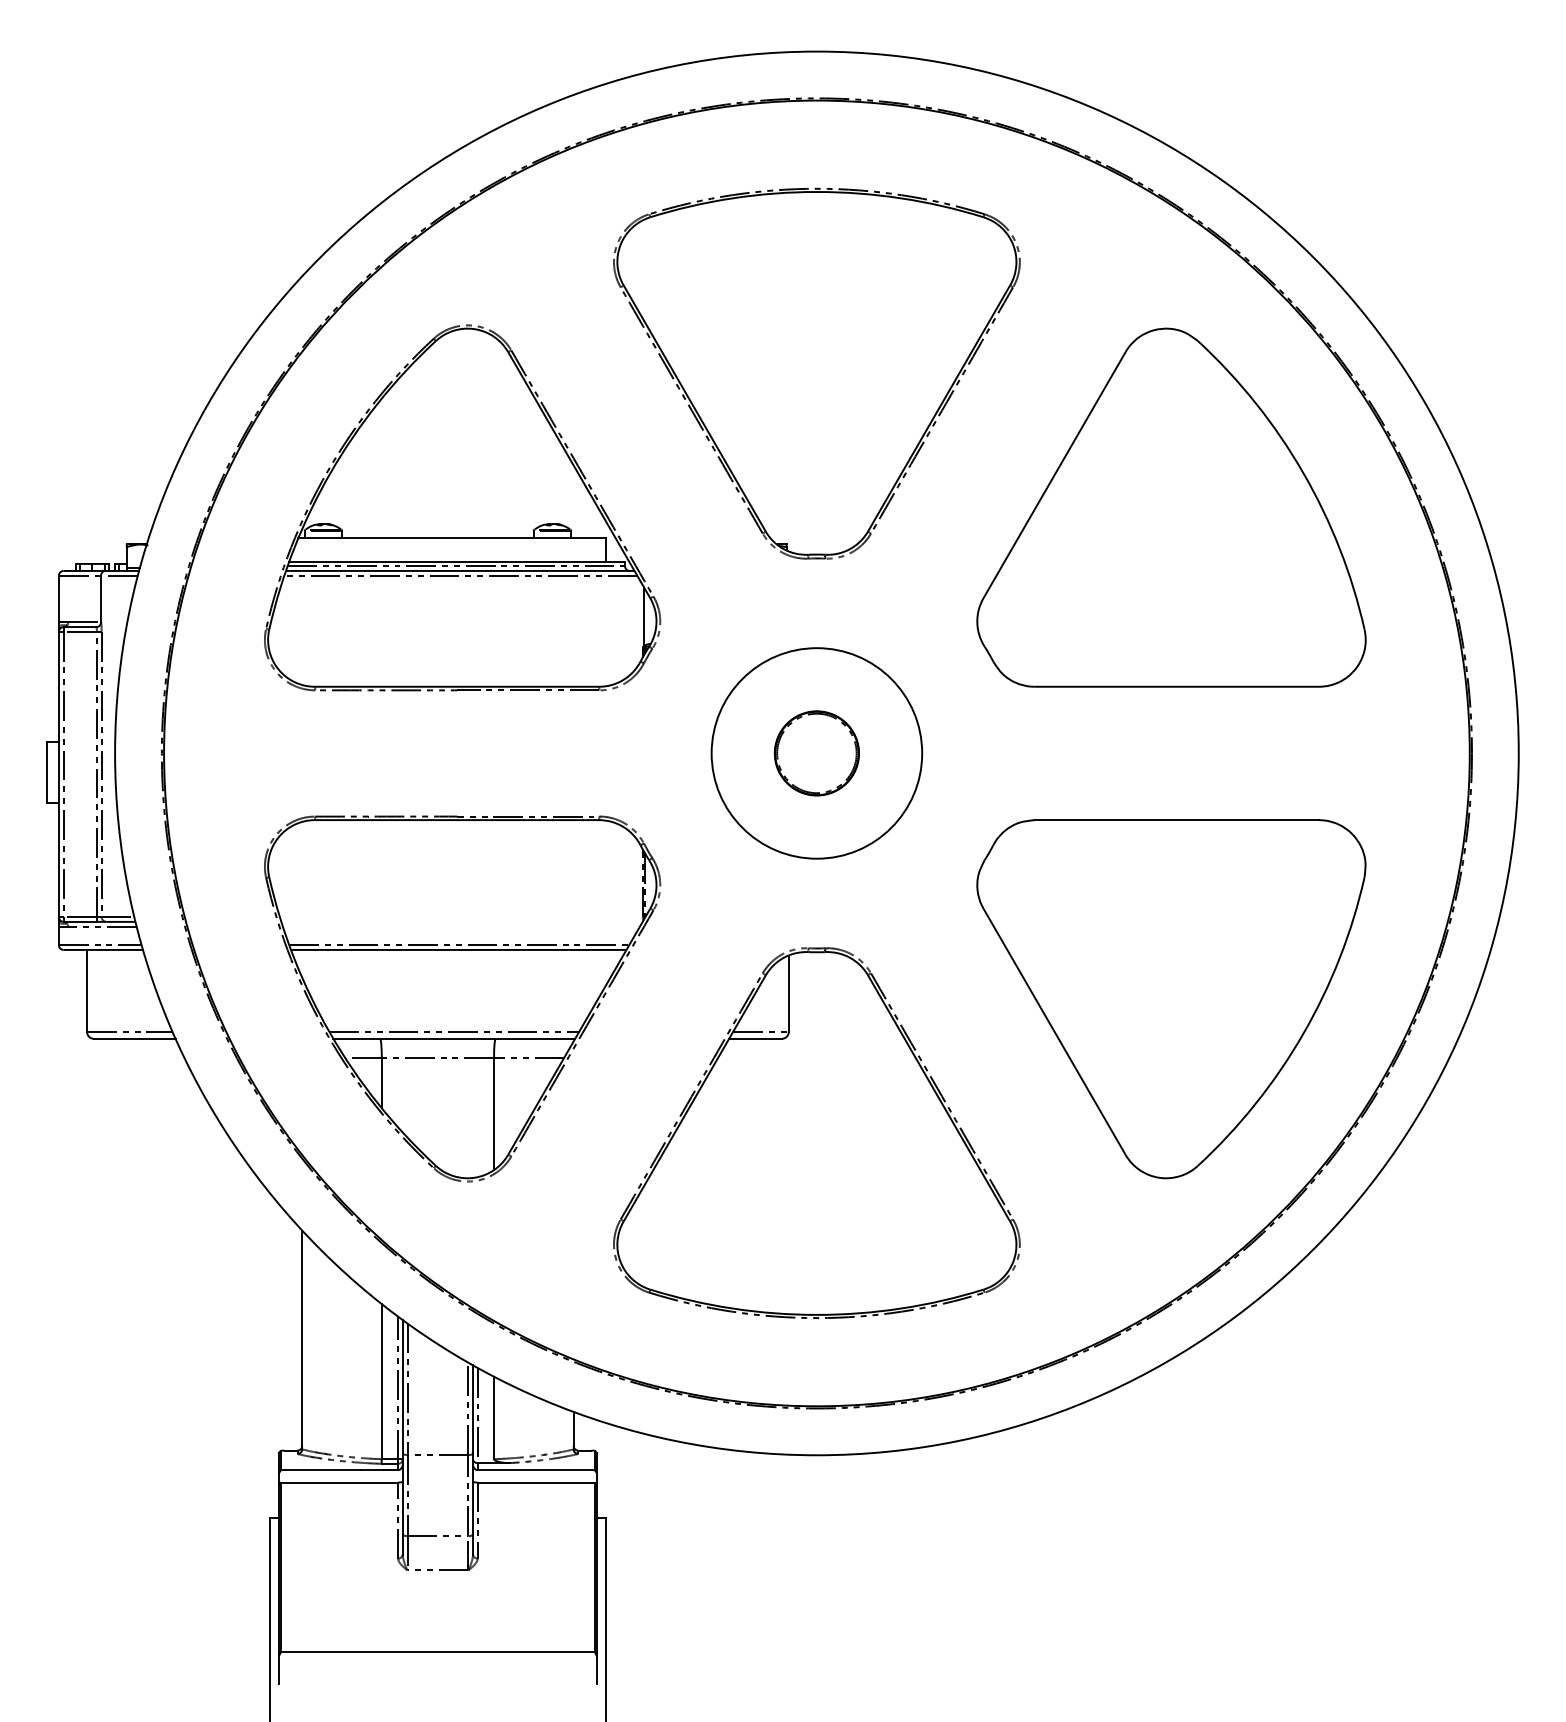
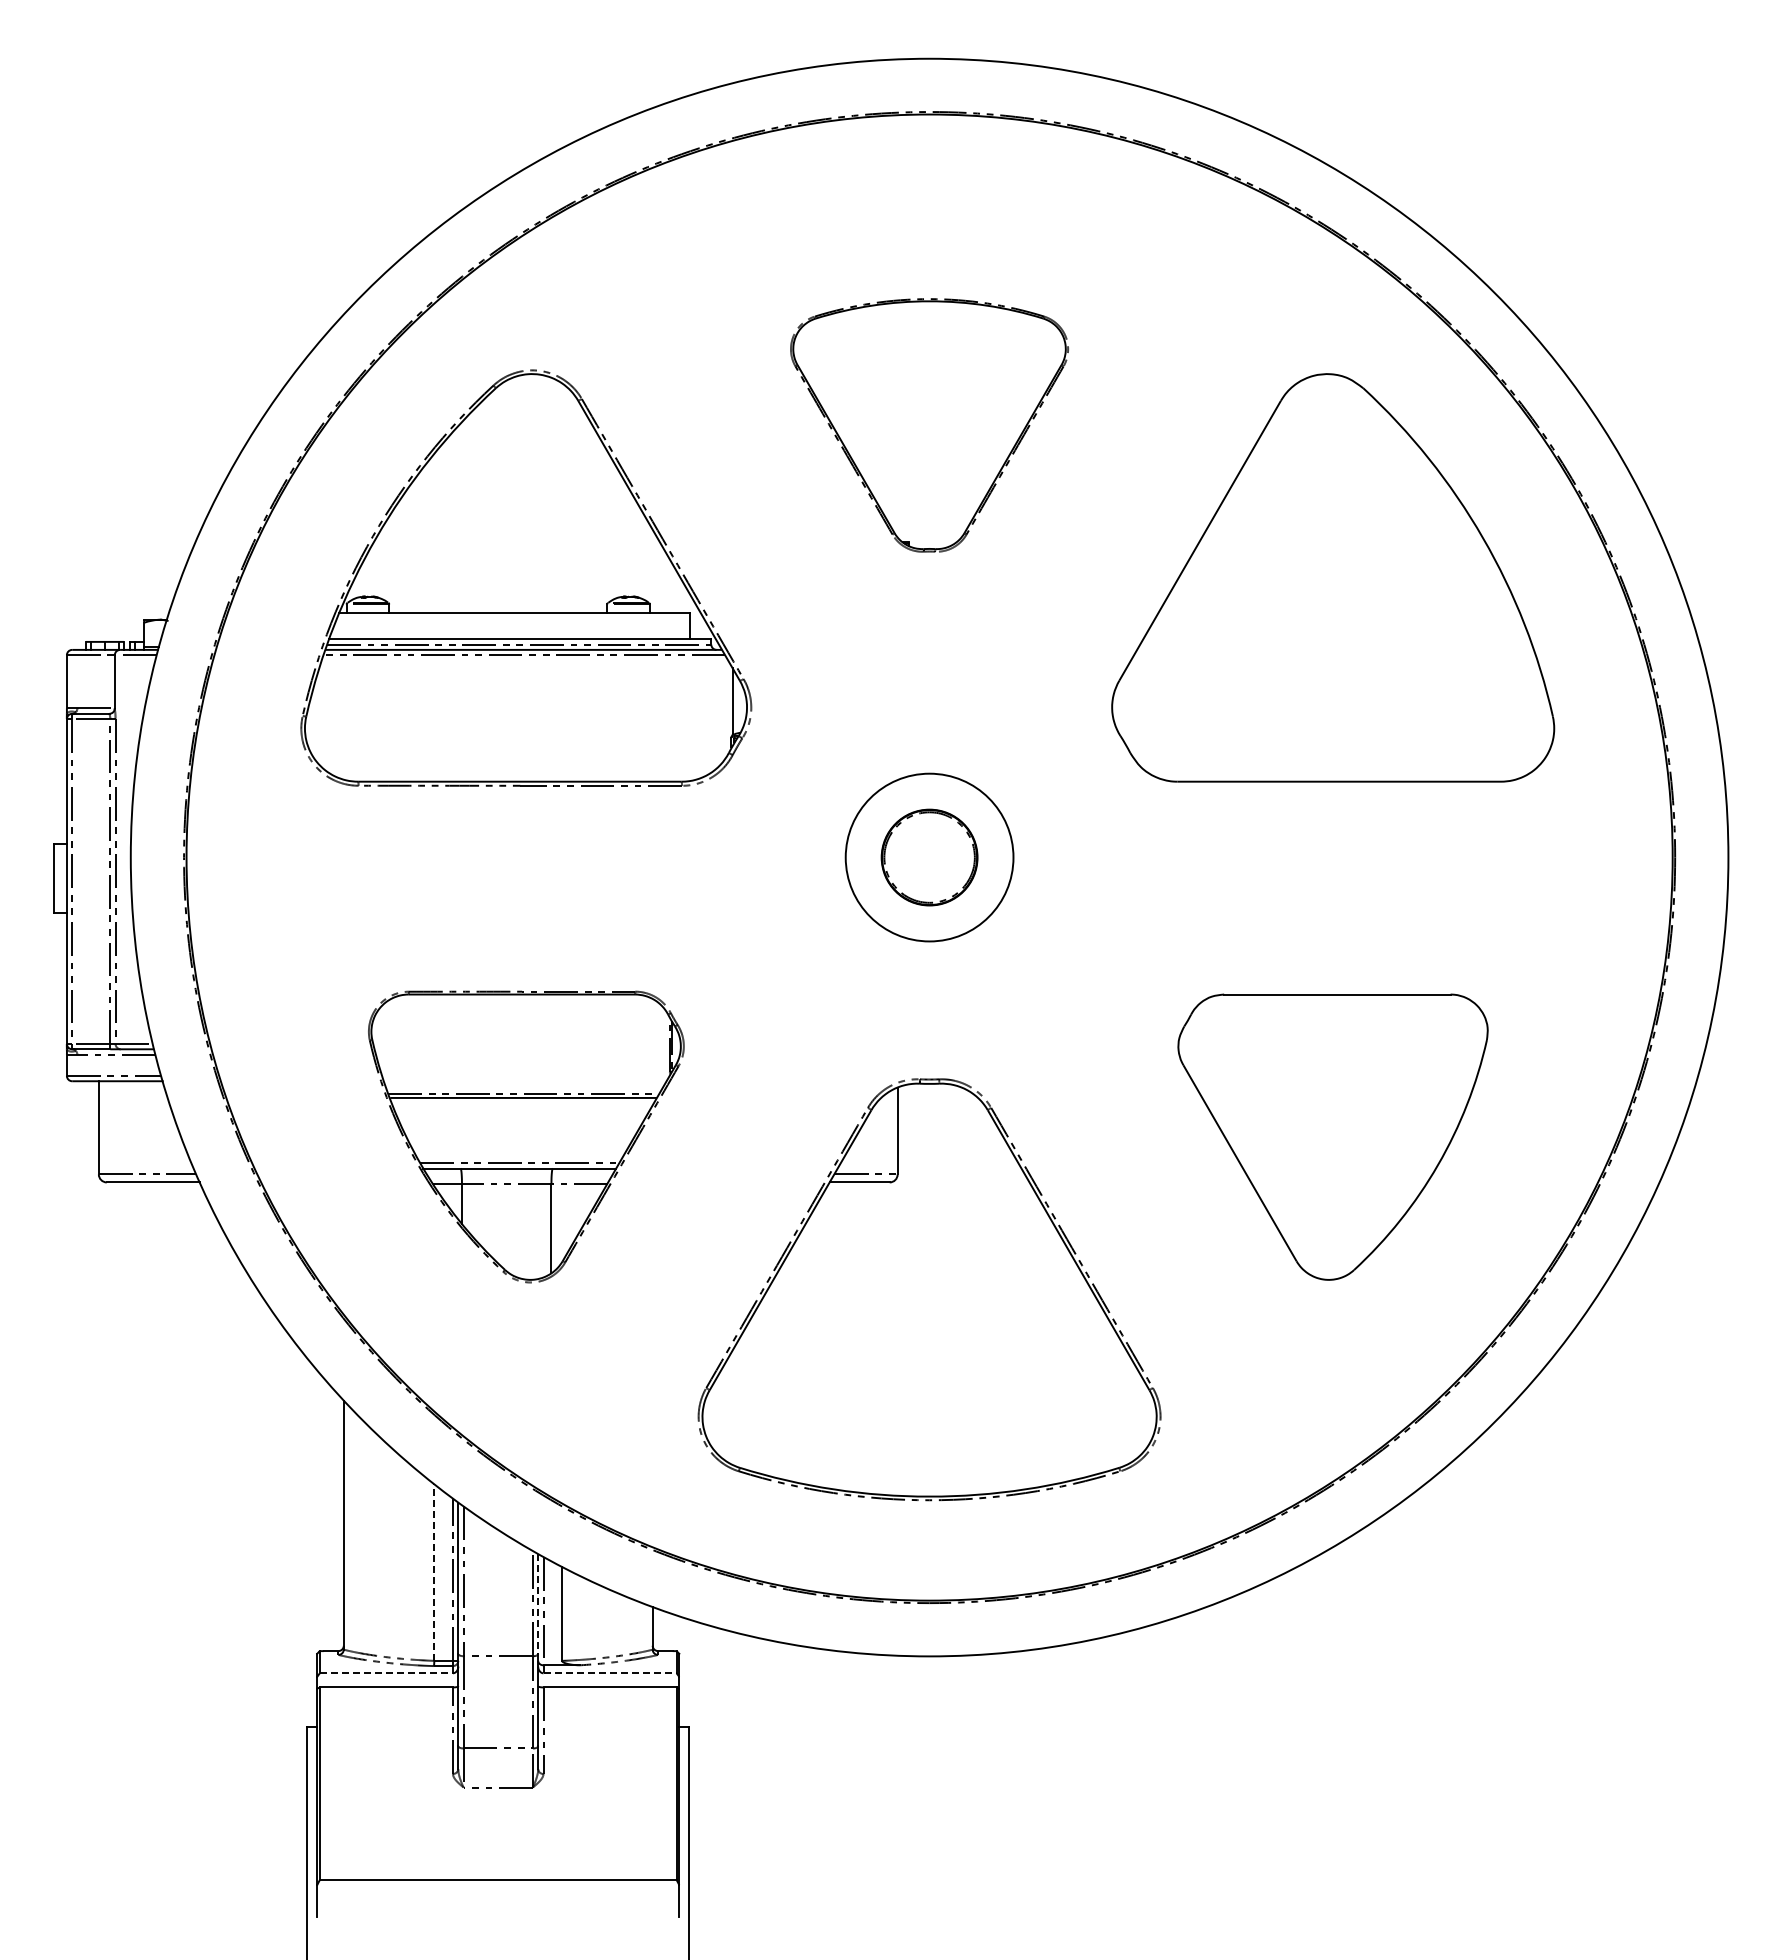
part: (816, 373) -> (929, 425), size x0.6
circle: (816, 753) -> (929, 857), size x0.7
part: (462, 998) -> (526, 1136), size x0.7
part: (1170, 998) -> (1332, 1136), size x0.7
line: (381, 1381) -> (434, 1572), solid -> dashed
line: (473, 1409) -> (538, 1604), solid -> dashed
line: (339, 1470) -> (386, 1673), solid -> dashed
line: (536, 1470) -> (610, 1673), solid -> dashed

